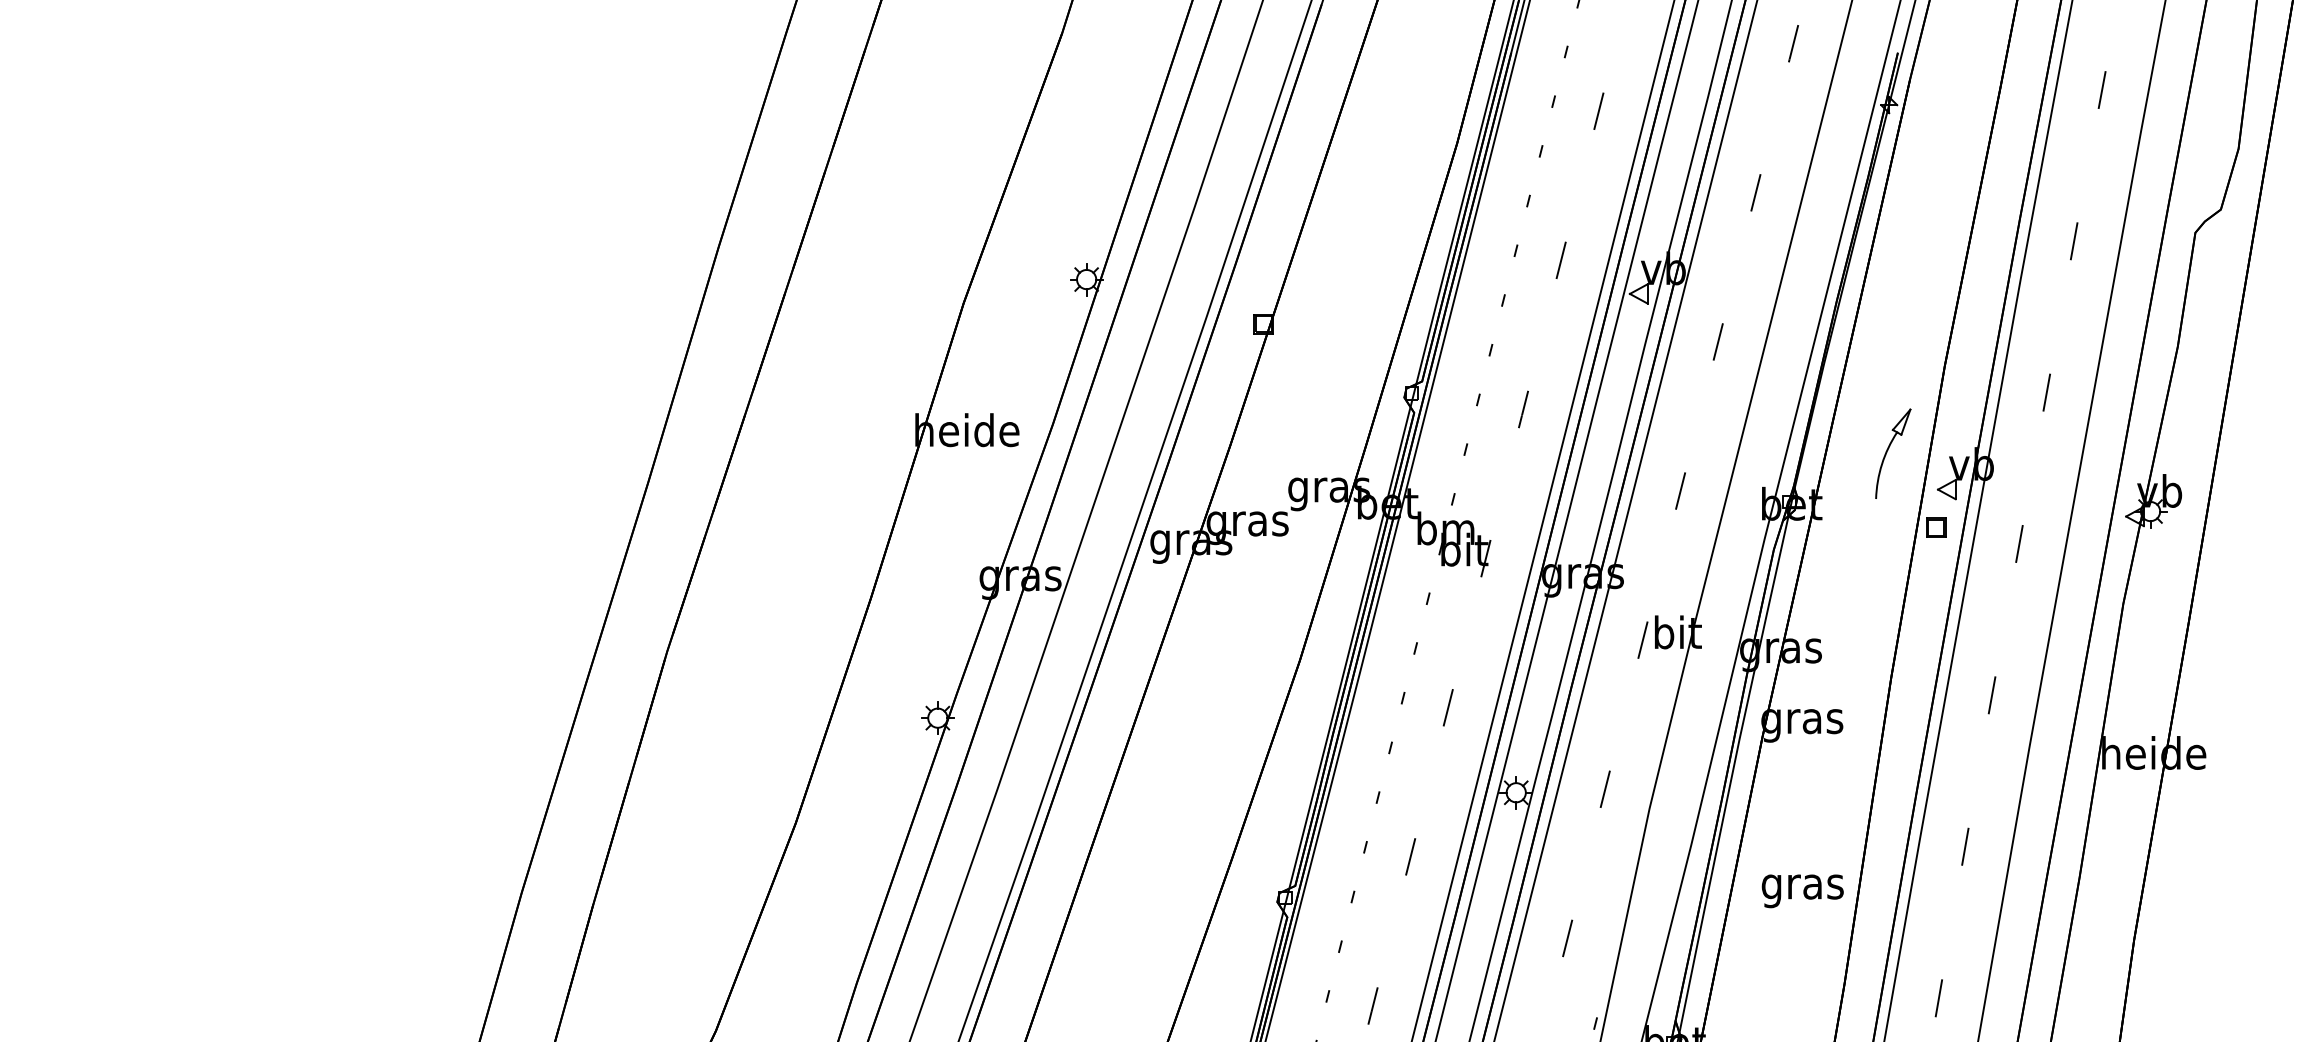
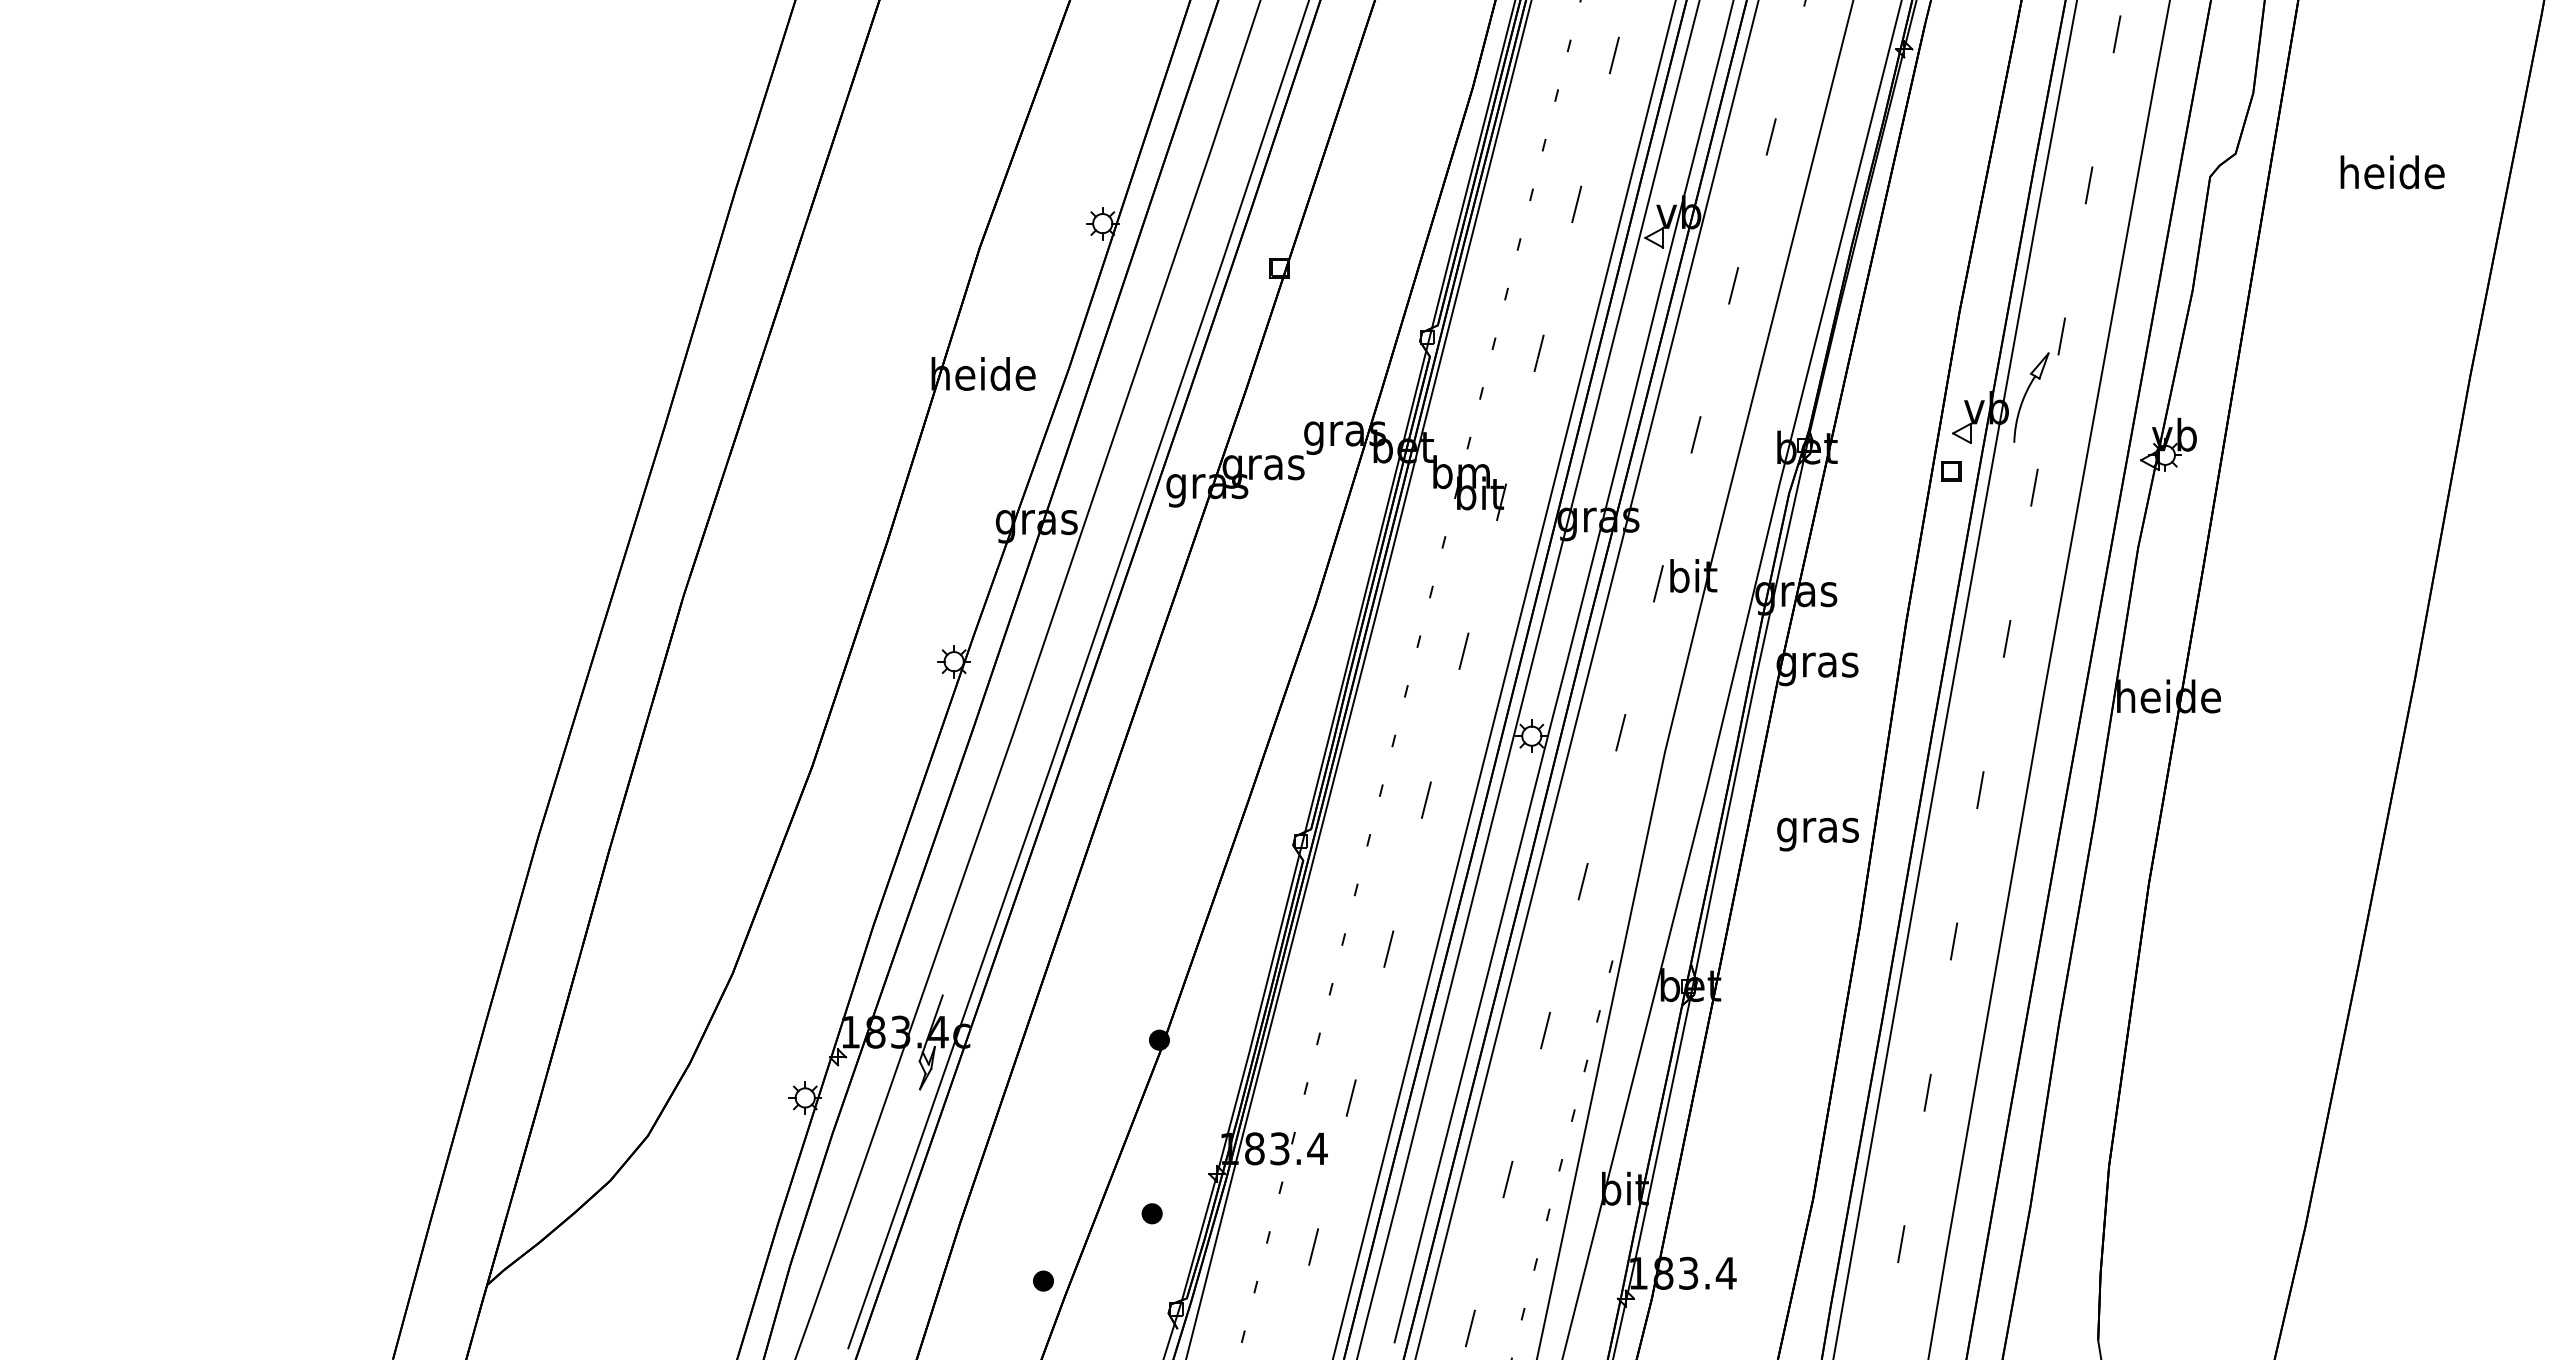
part: (1893, 453) -> (2031, 397), moved

